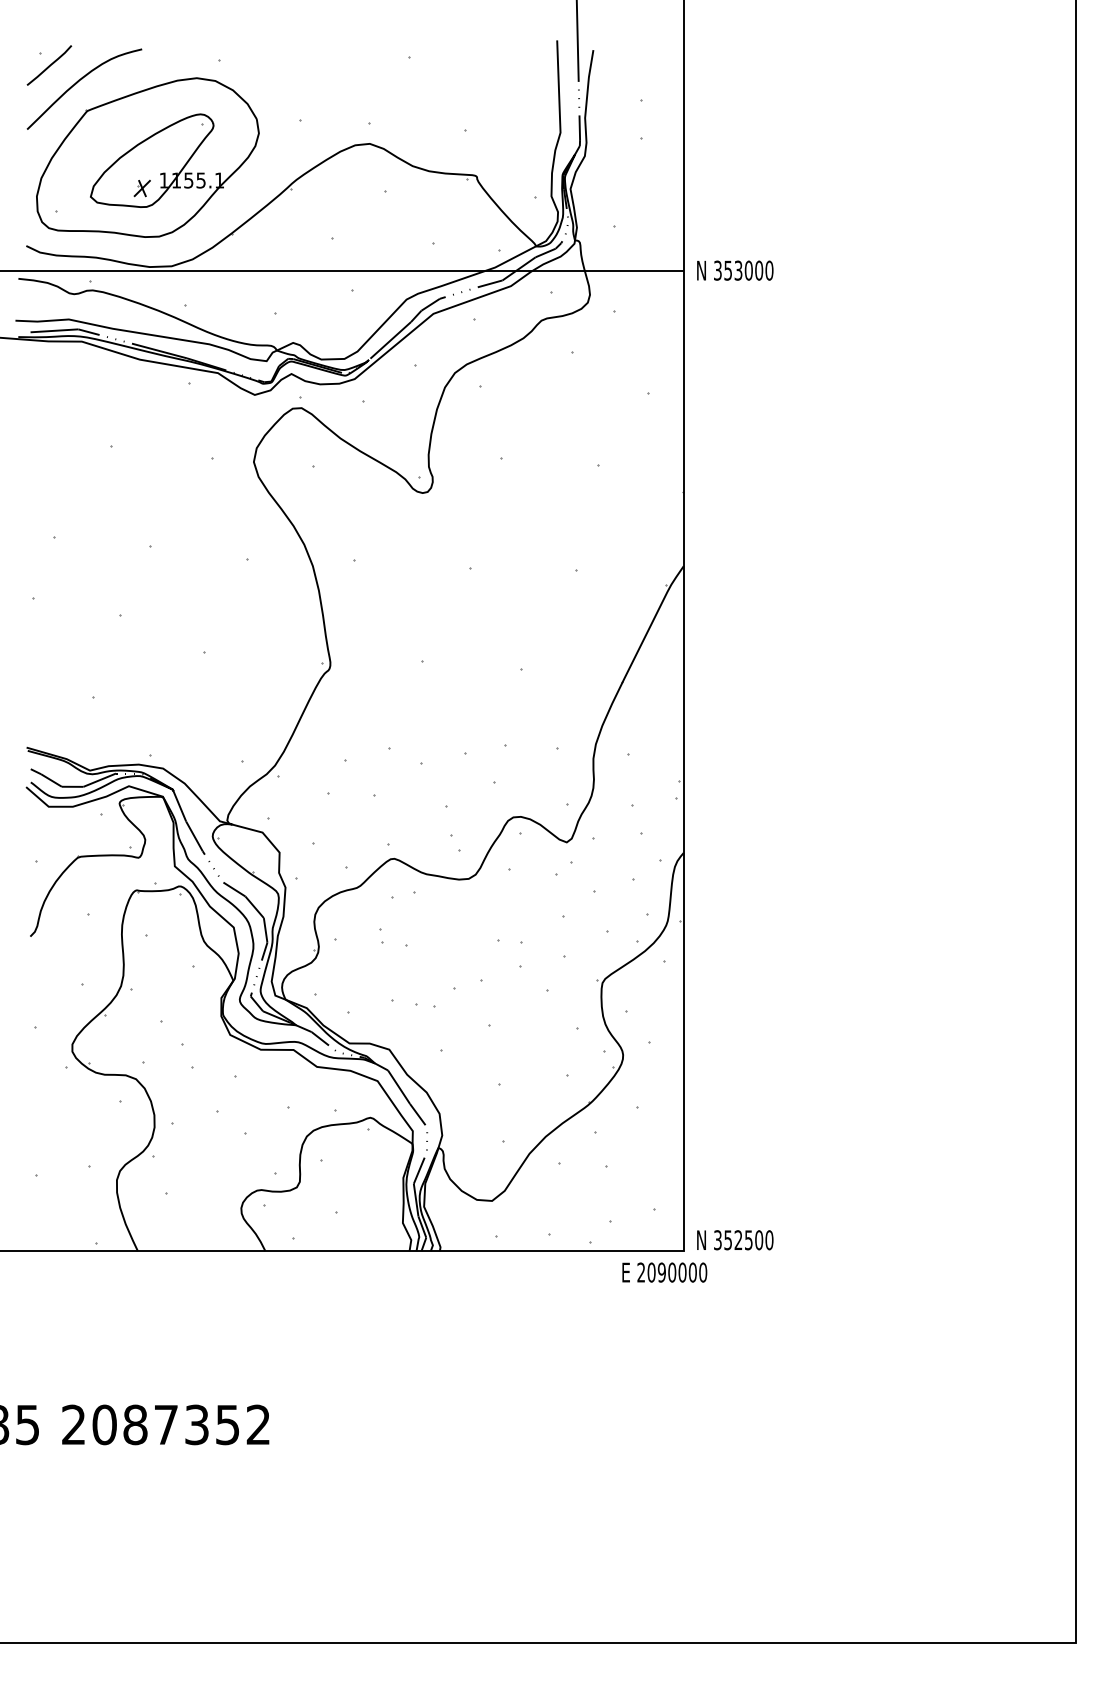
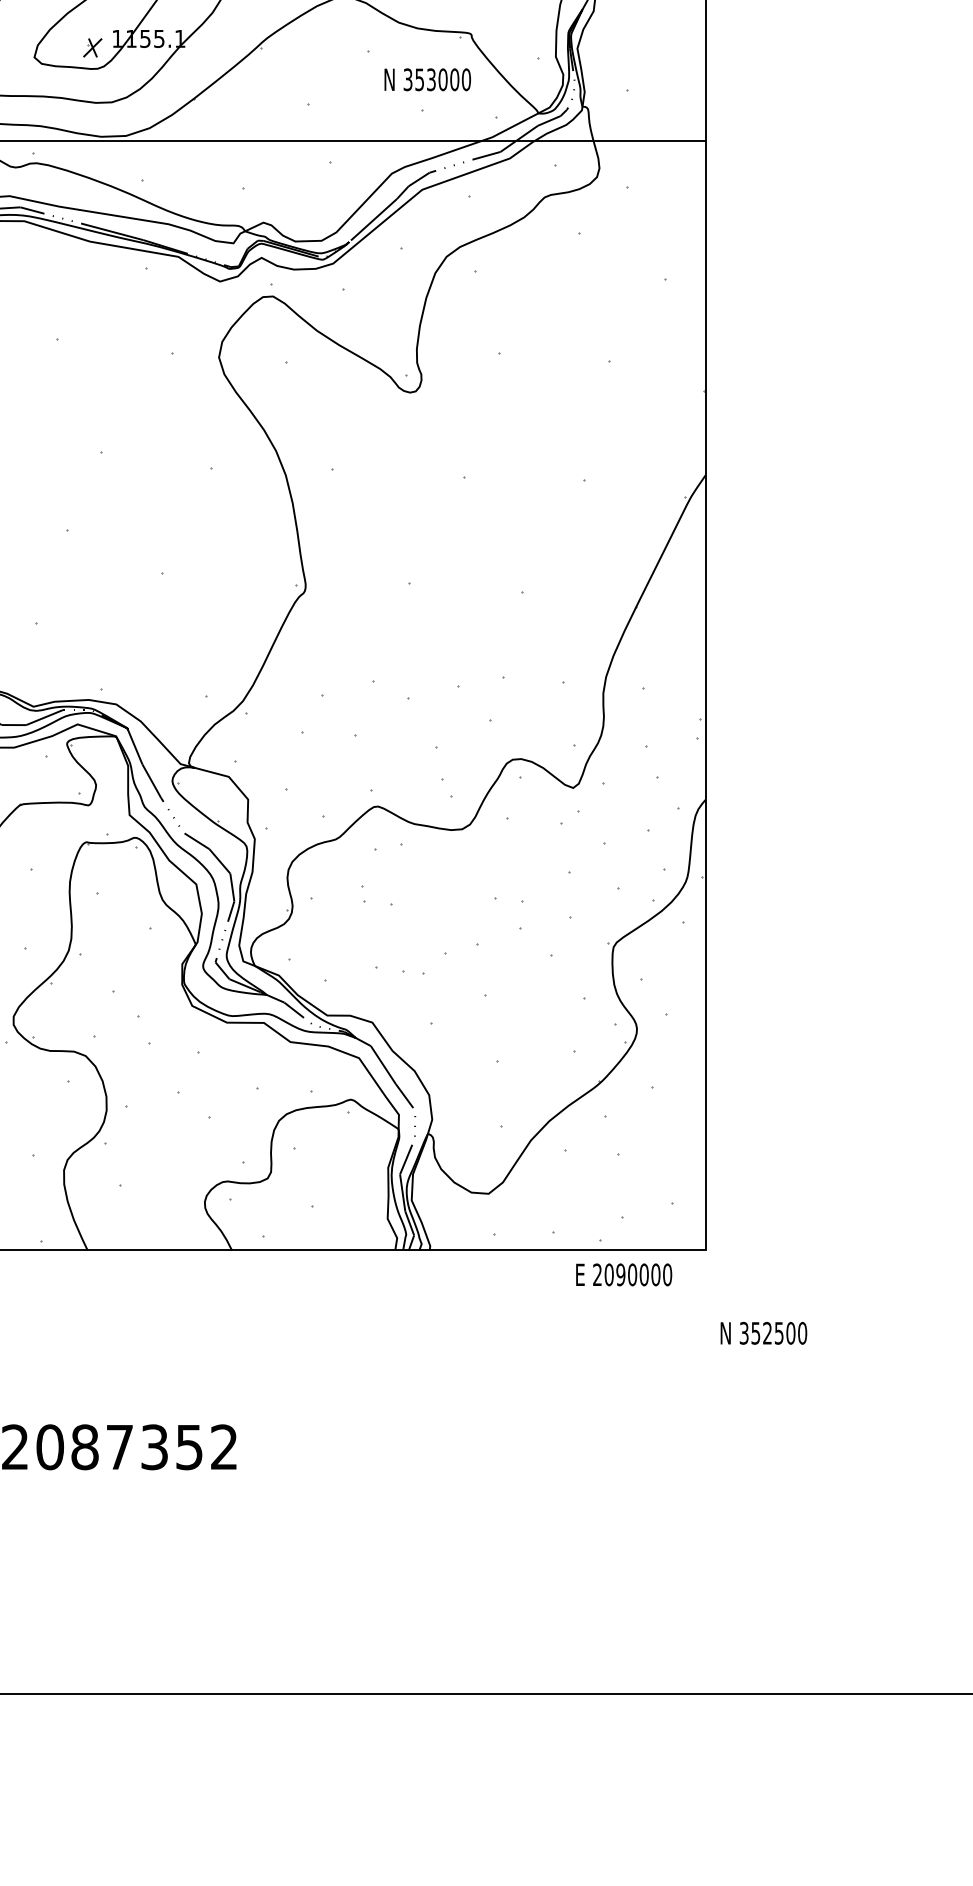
text: (735, 270) -> (427, 79), moved
text: (735, 1240) -> (764, 1333), moved
text: (664, 1272) -> (623, 1274), moved

